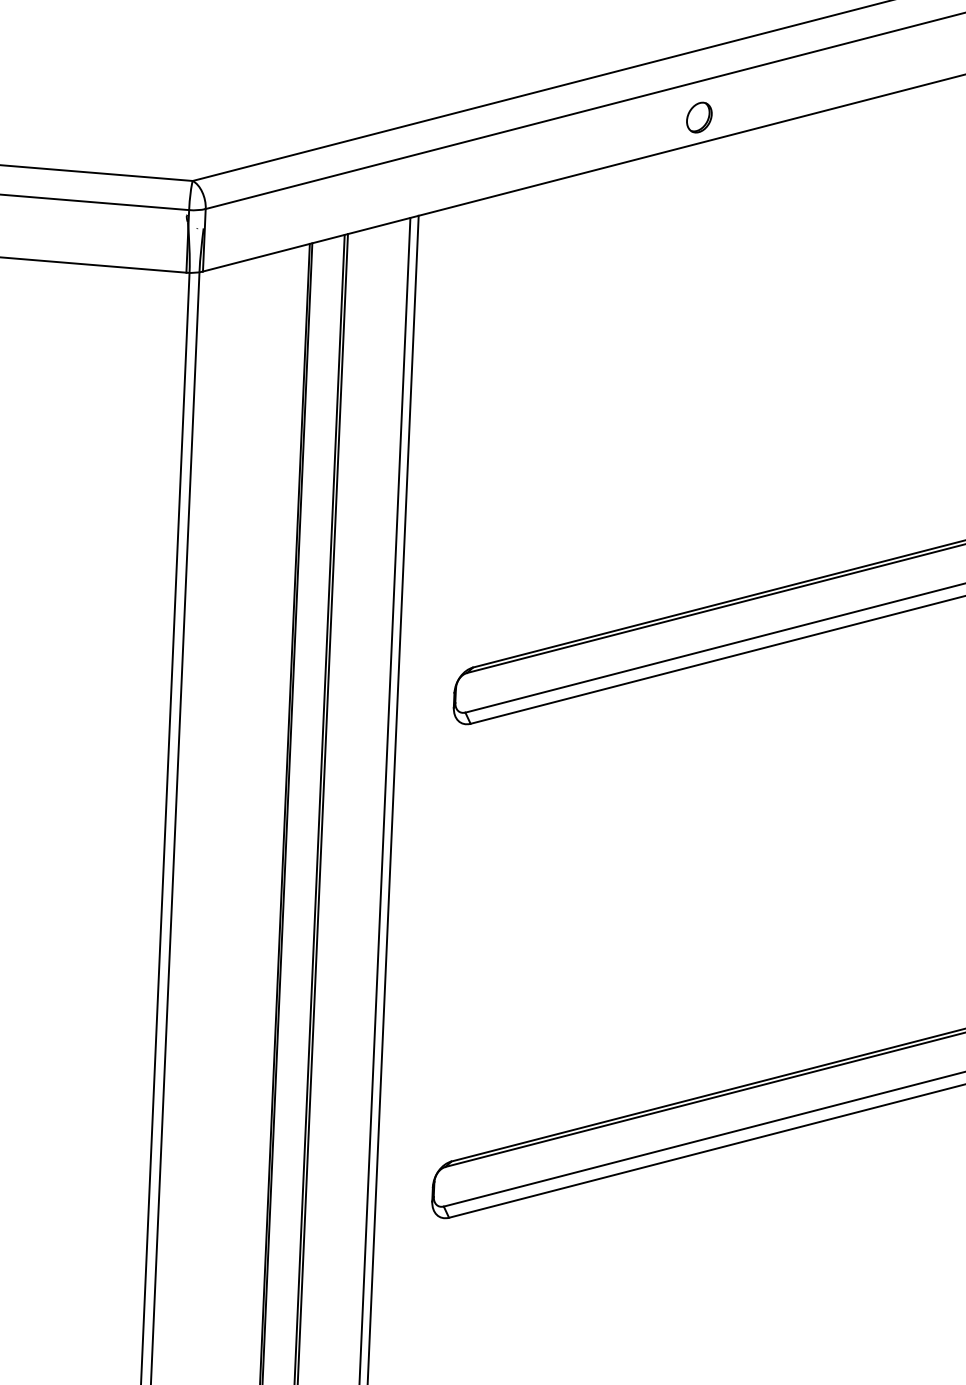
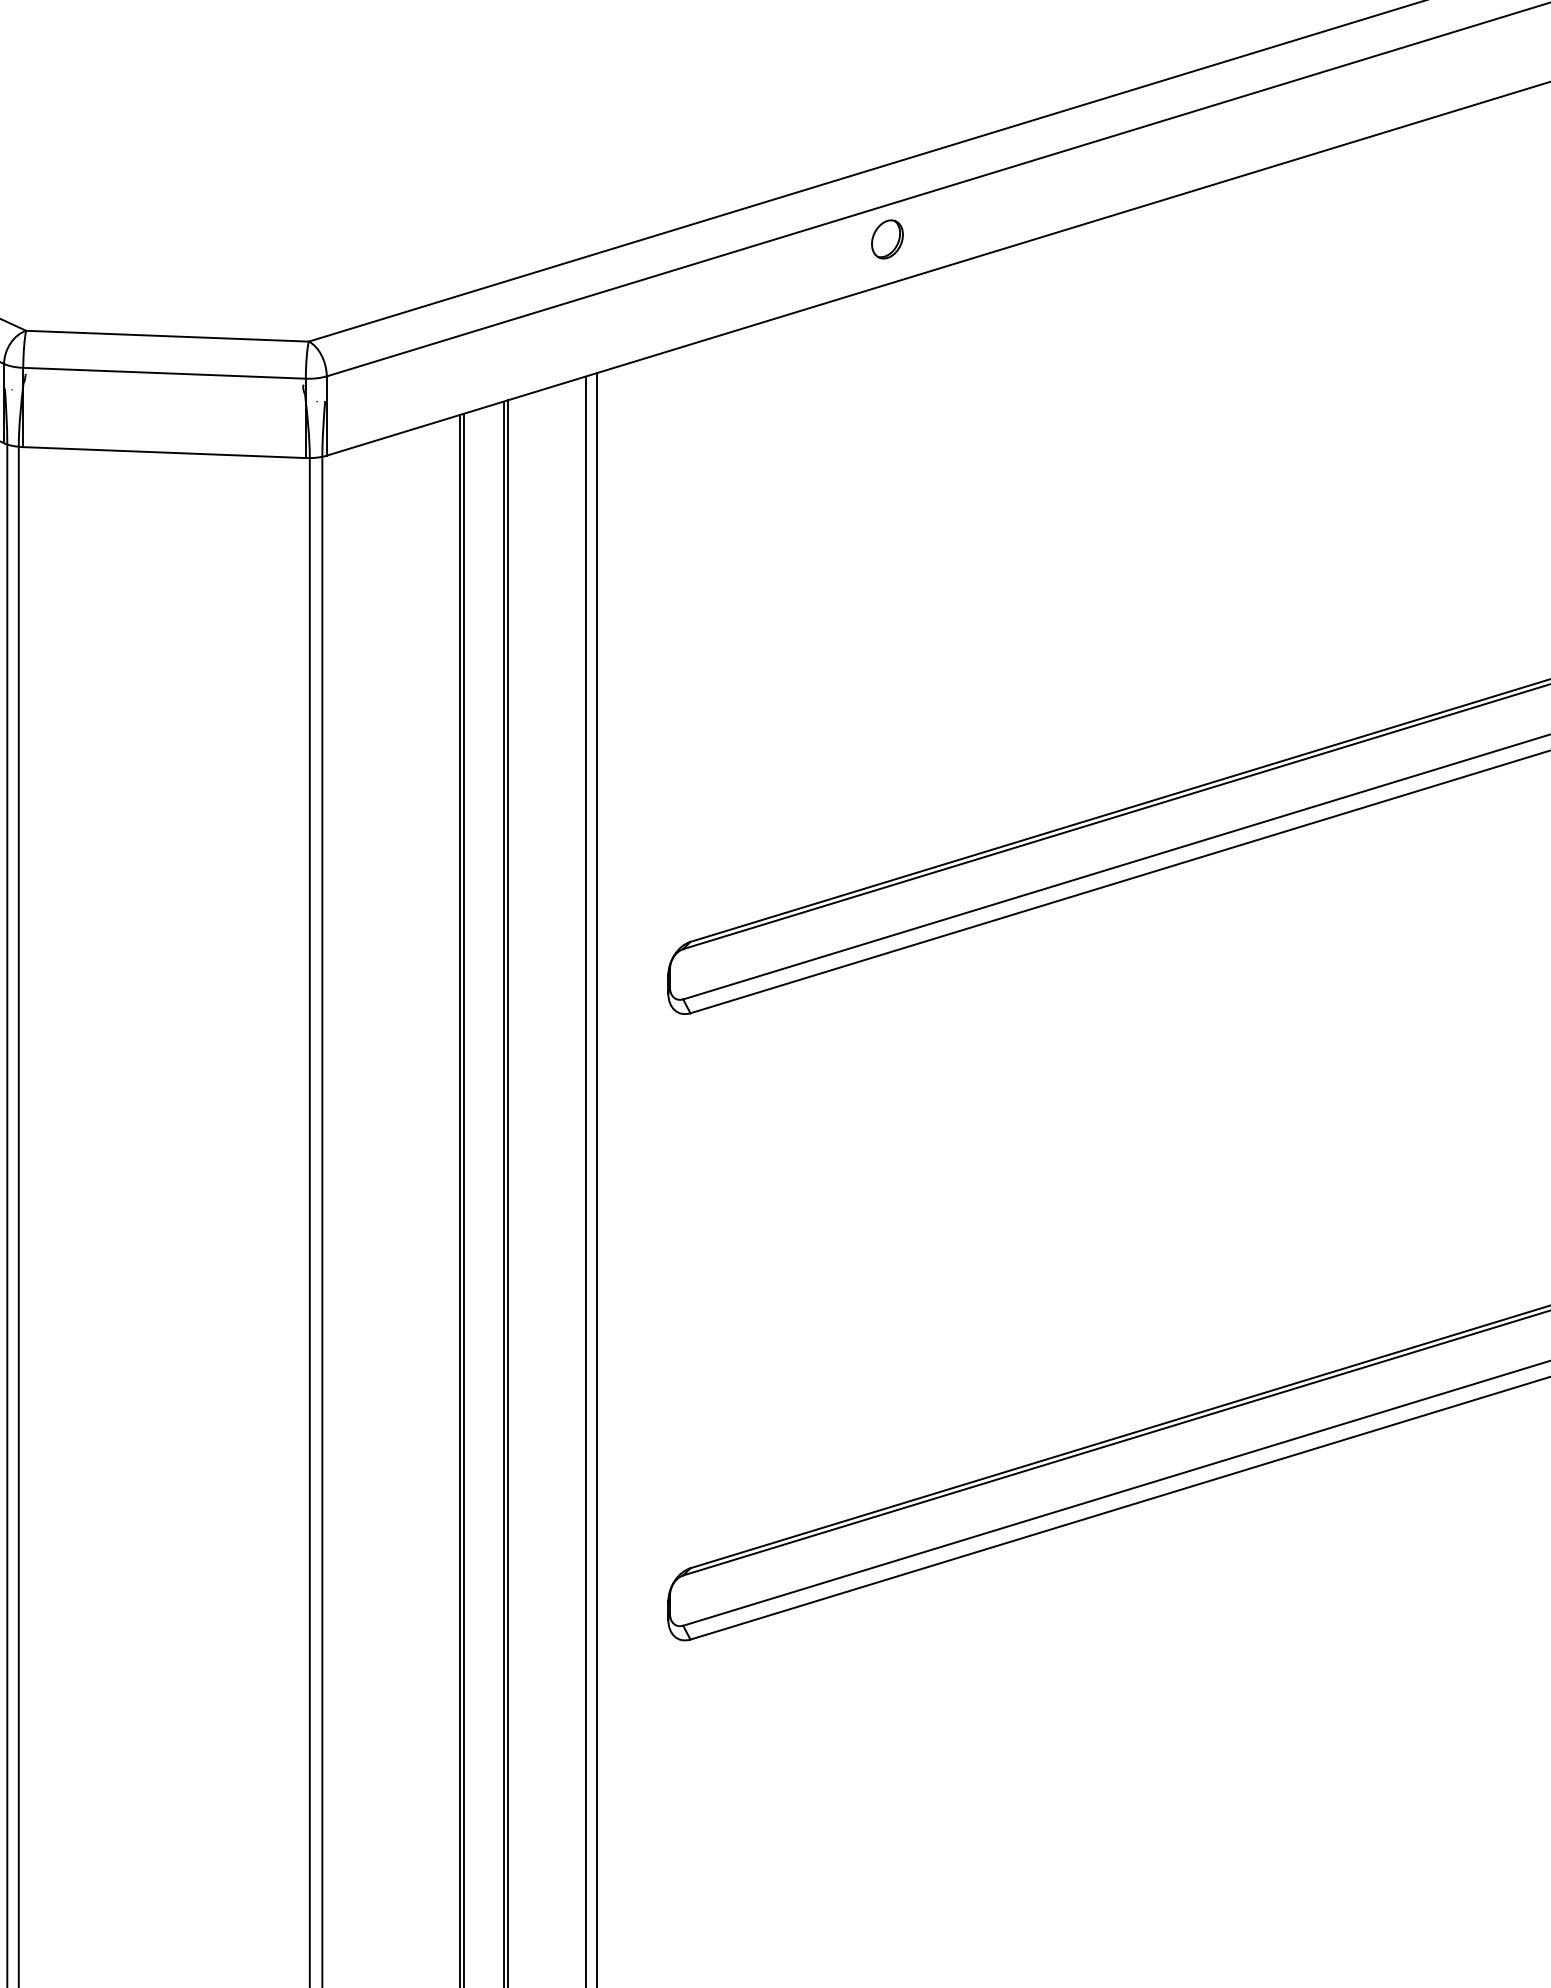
part: (699, 117) -> (887, 239), moved

